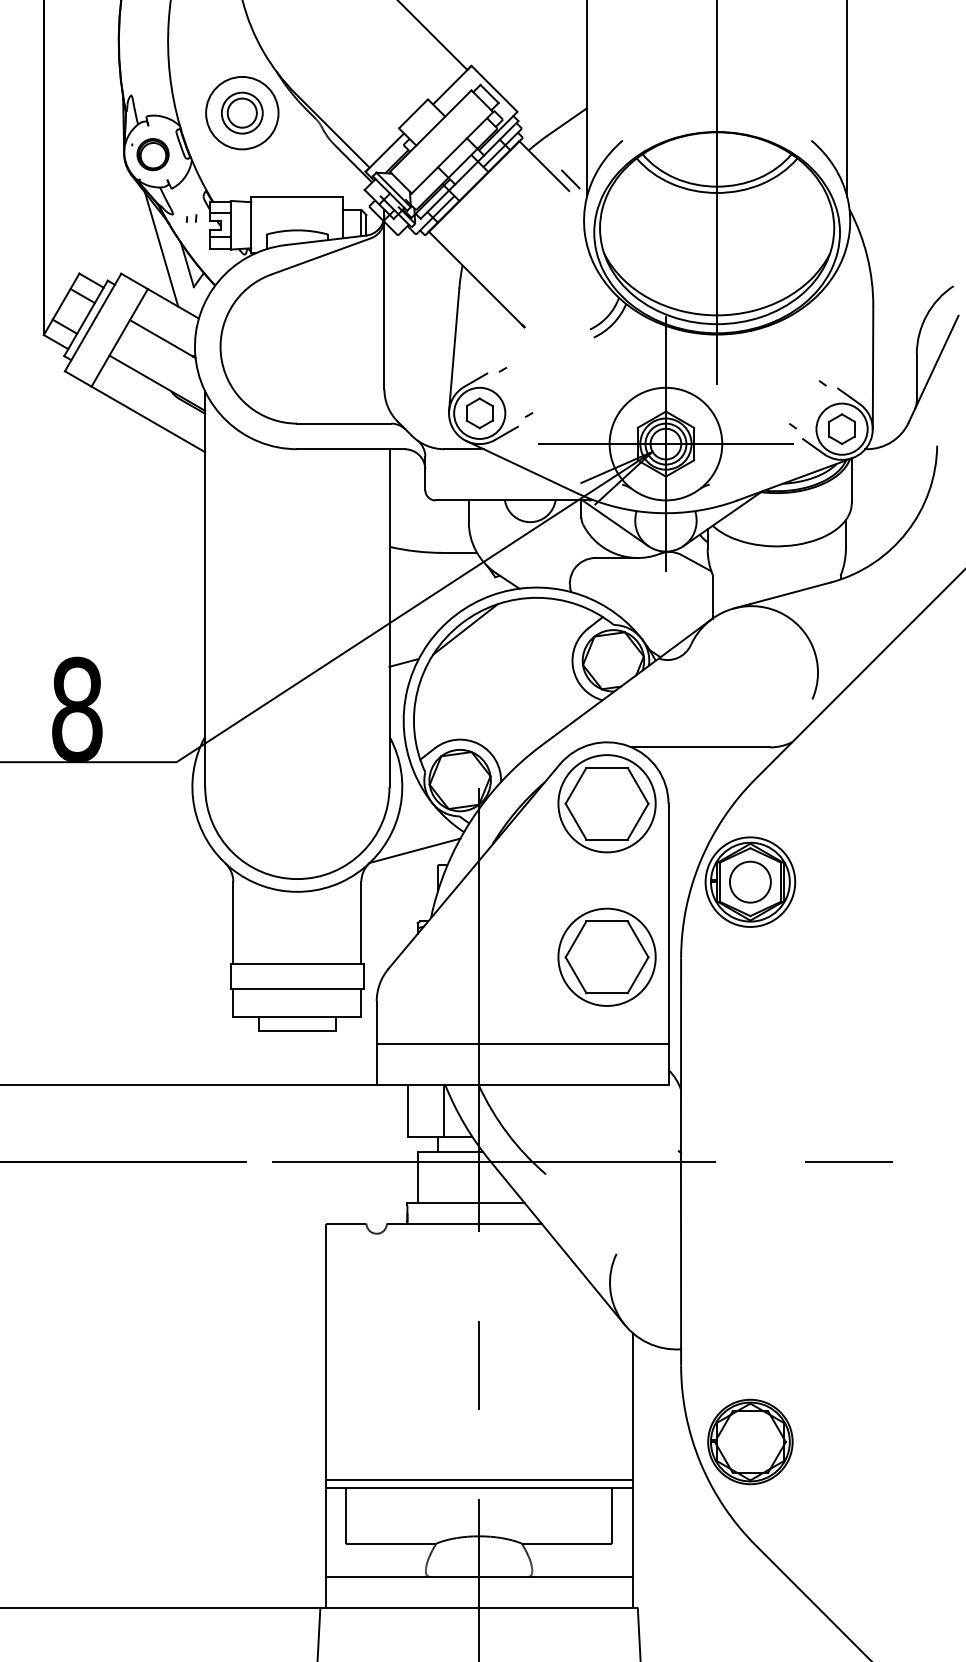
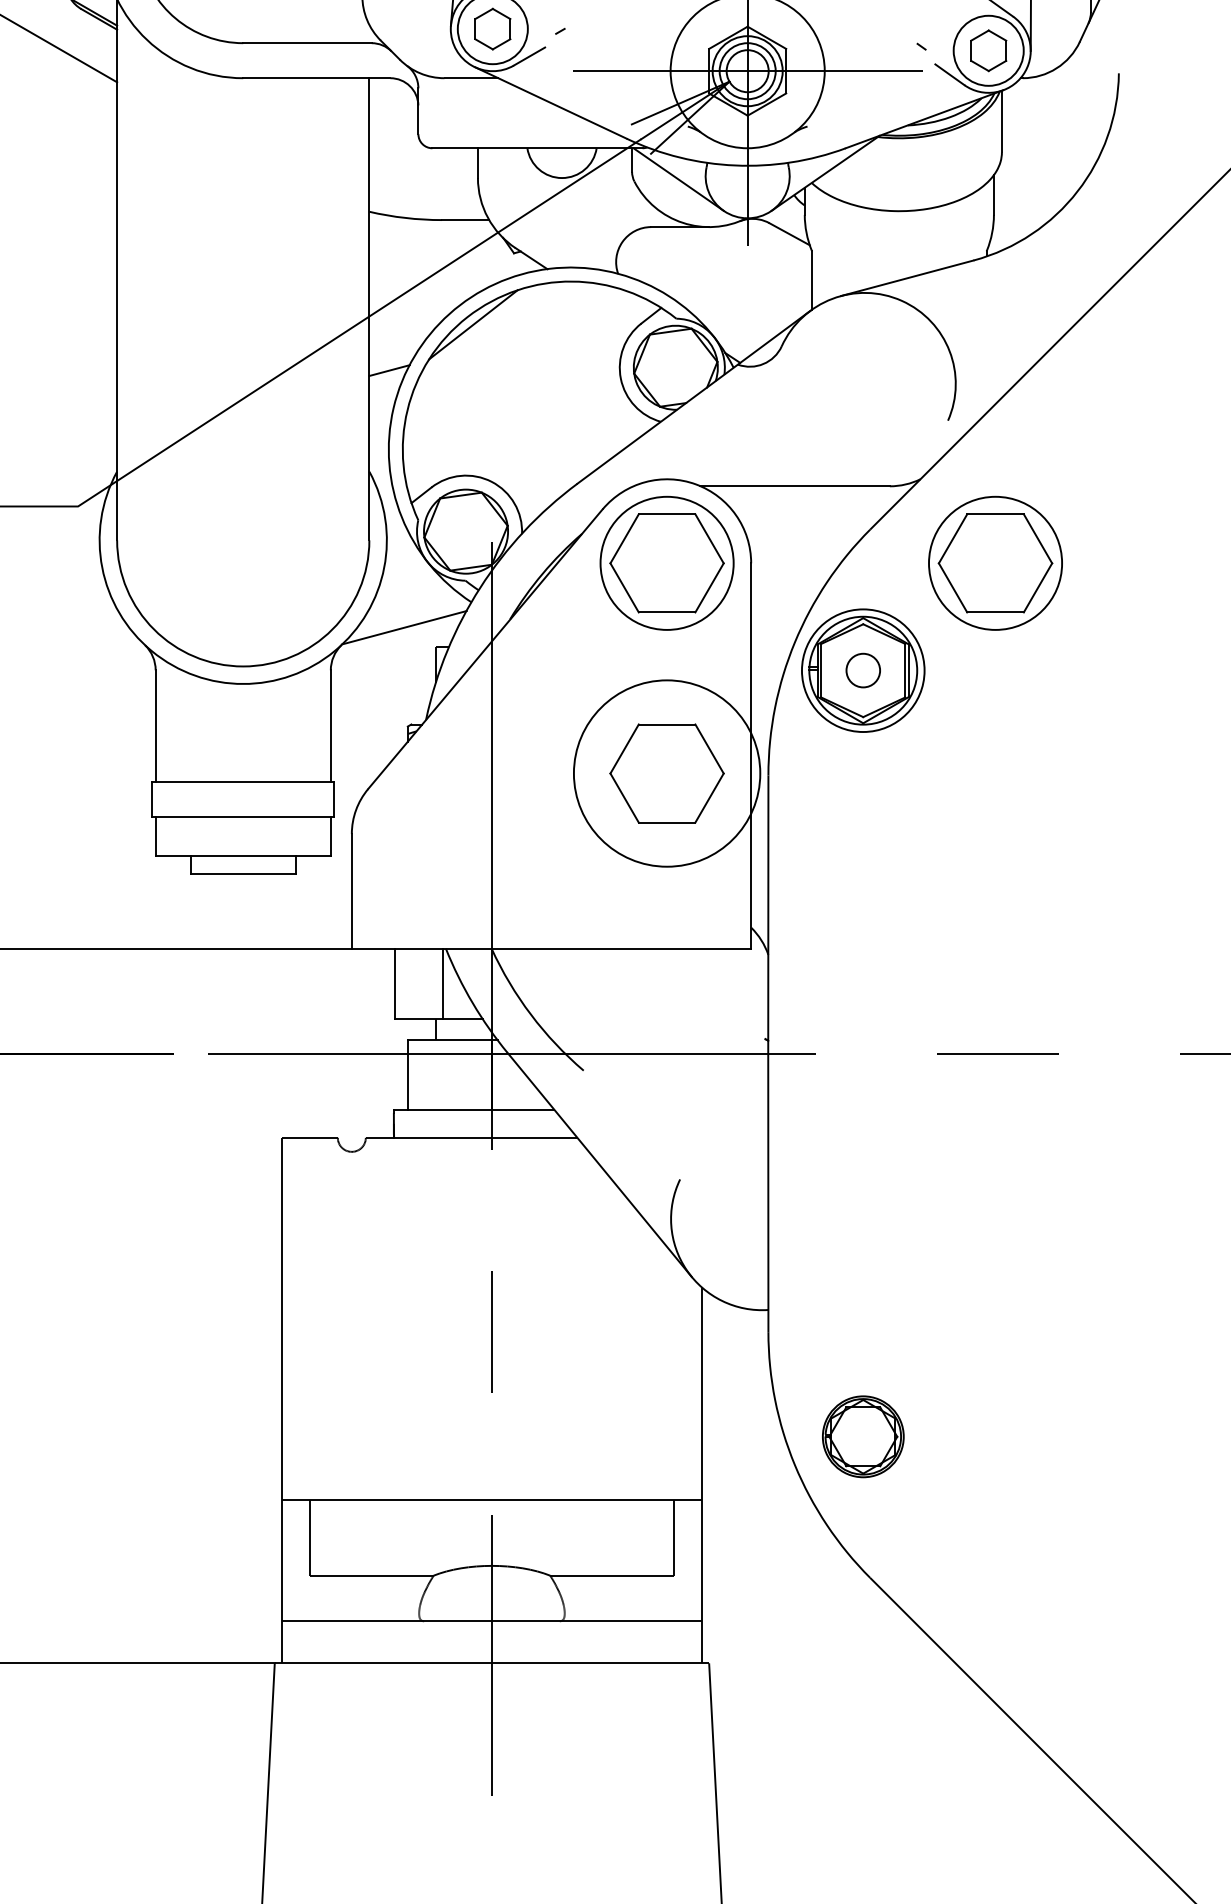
part: (846, 803) -> (994, 563), added
circle: (750, 881) -> (863, 669), size x0.6
circle: (606, 956) -> (666, 772), size x1.4
line: (522, 1044) -> (551, 892), removed
part: (750, 1441) -> (863, 1436), size x0.7
line: (478, 1479) -> (491, 1488), removed

